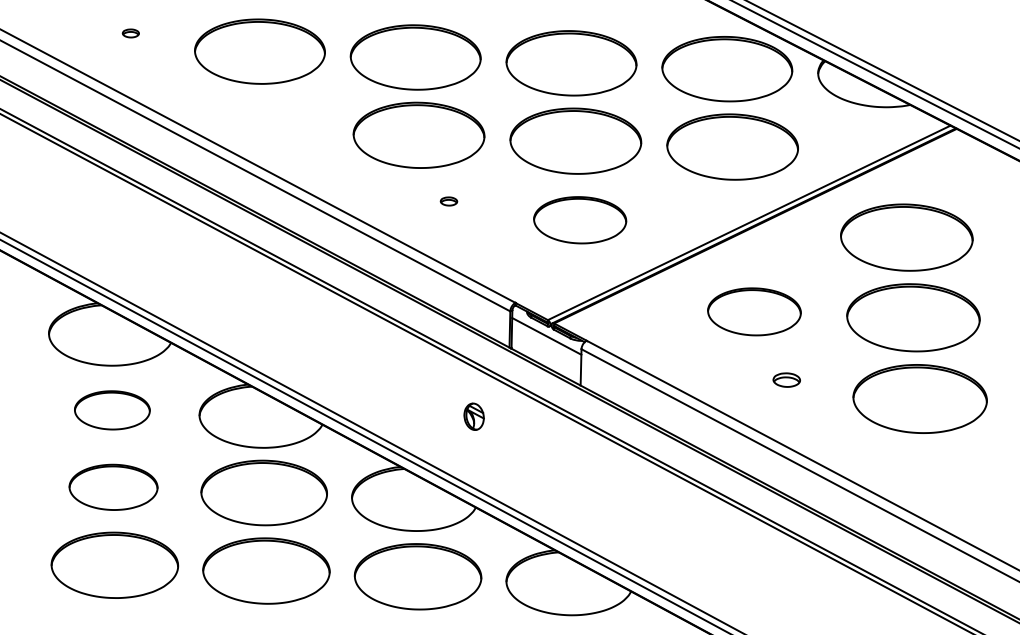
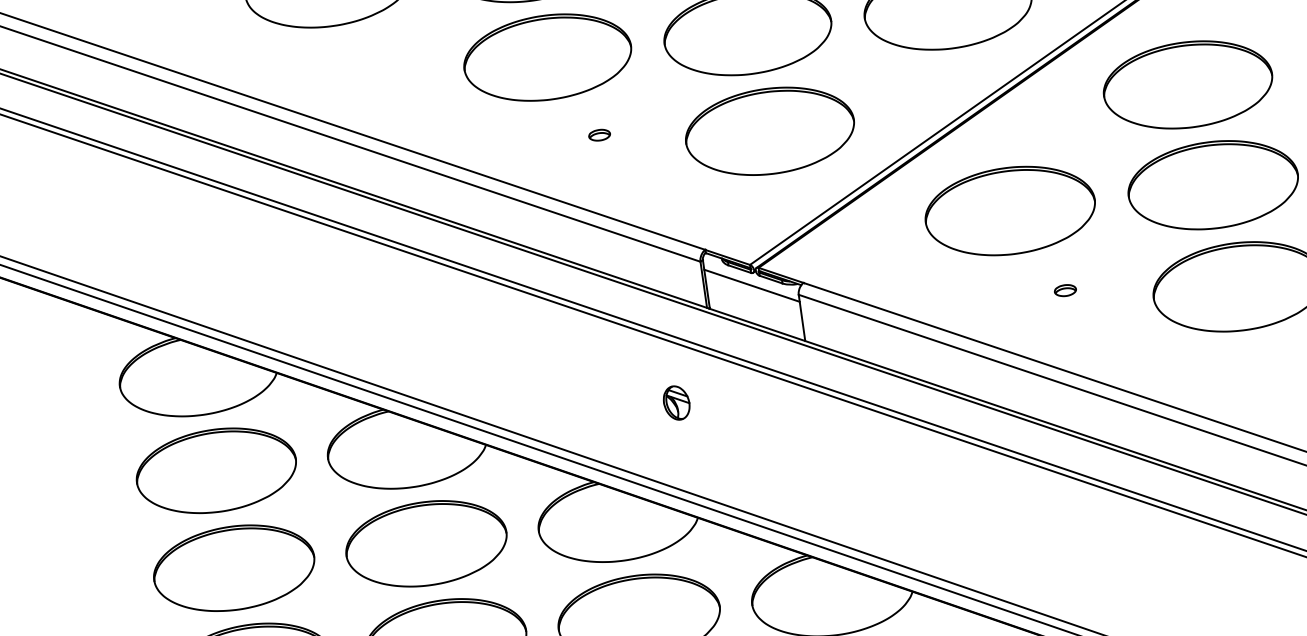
part: (579, 220) -> (769, 131), size x1.43
part: (754, 311) -> (1010, 210), size x1.43
part: (786, 379) -> (1065, 290), size x0.62
part: (112, 410) -> (216, 471), size x1.67
part: (113, 487) -> (234, 568), size x1.43

